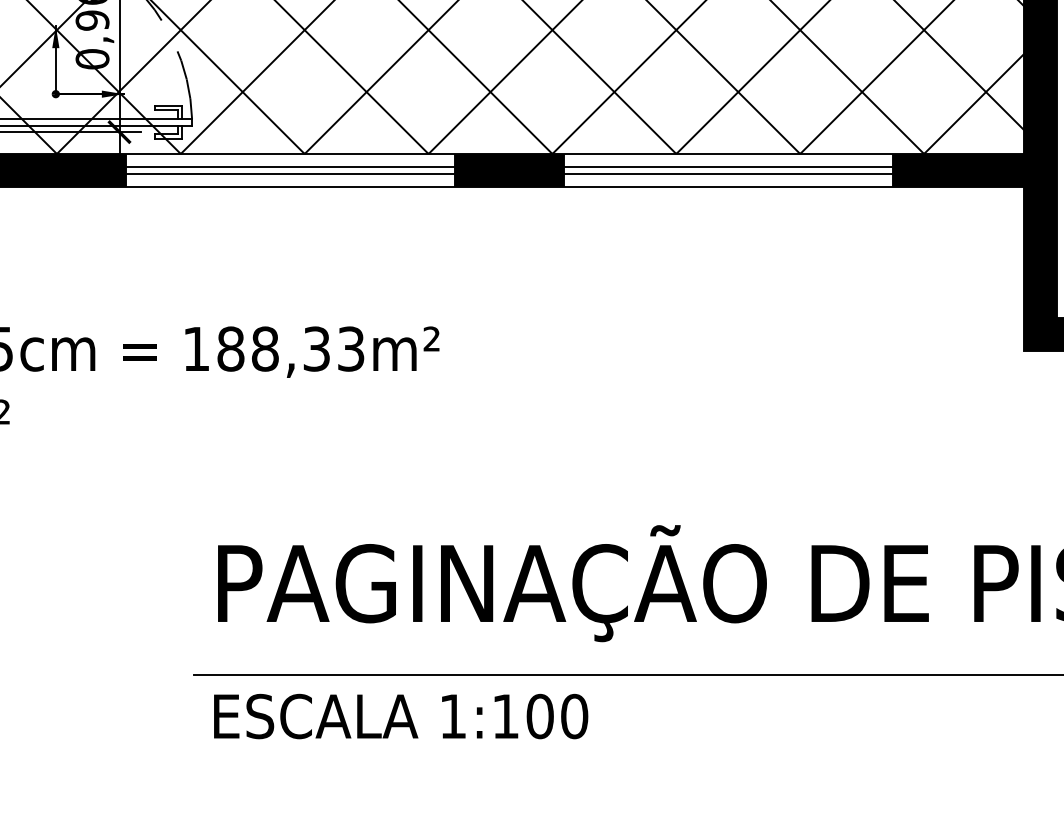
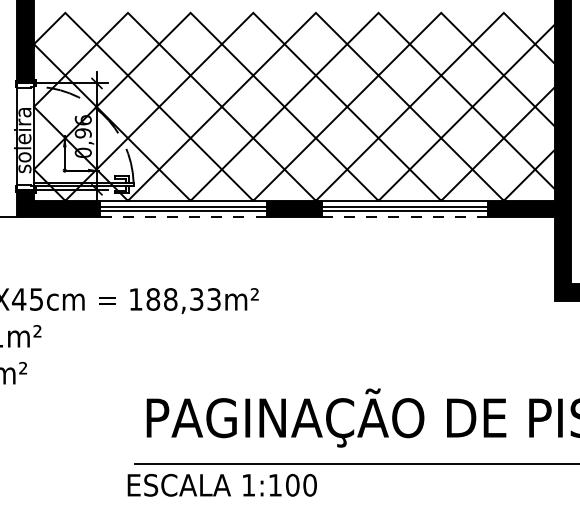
line: (292, 186) -> (184, 217), solid -> dashed
line: (729, 186) -> (405, 217), solid -> dashed
text: (399, 714) -> (221, 484), moved

